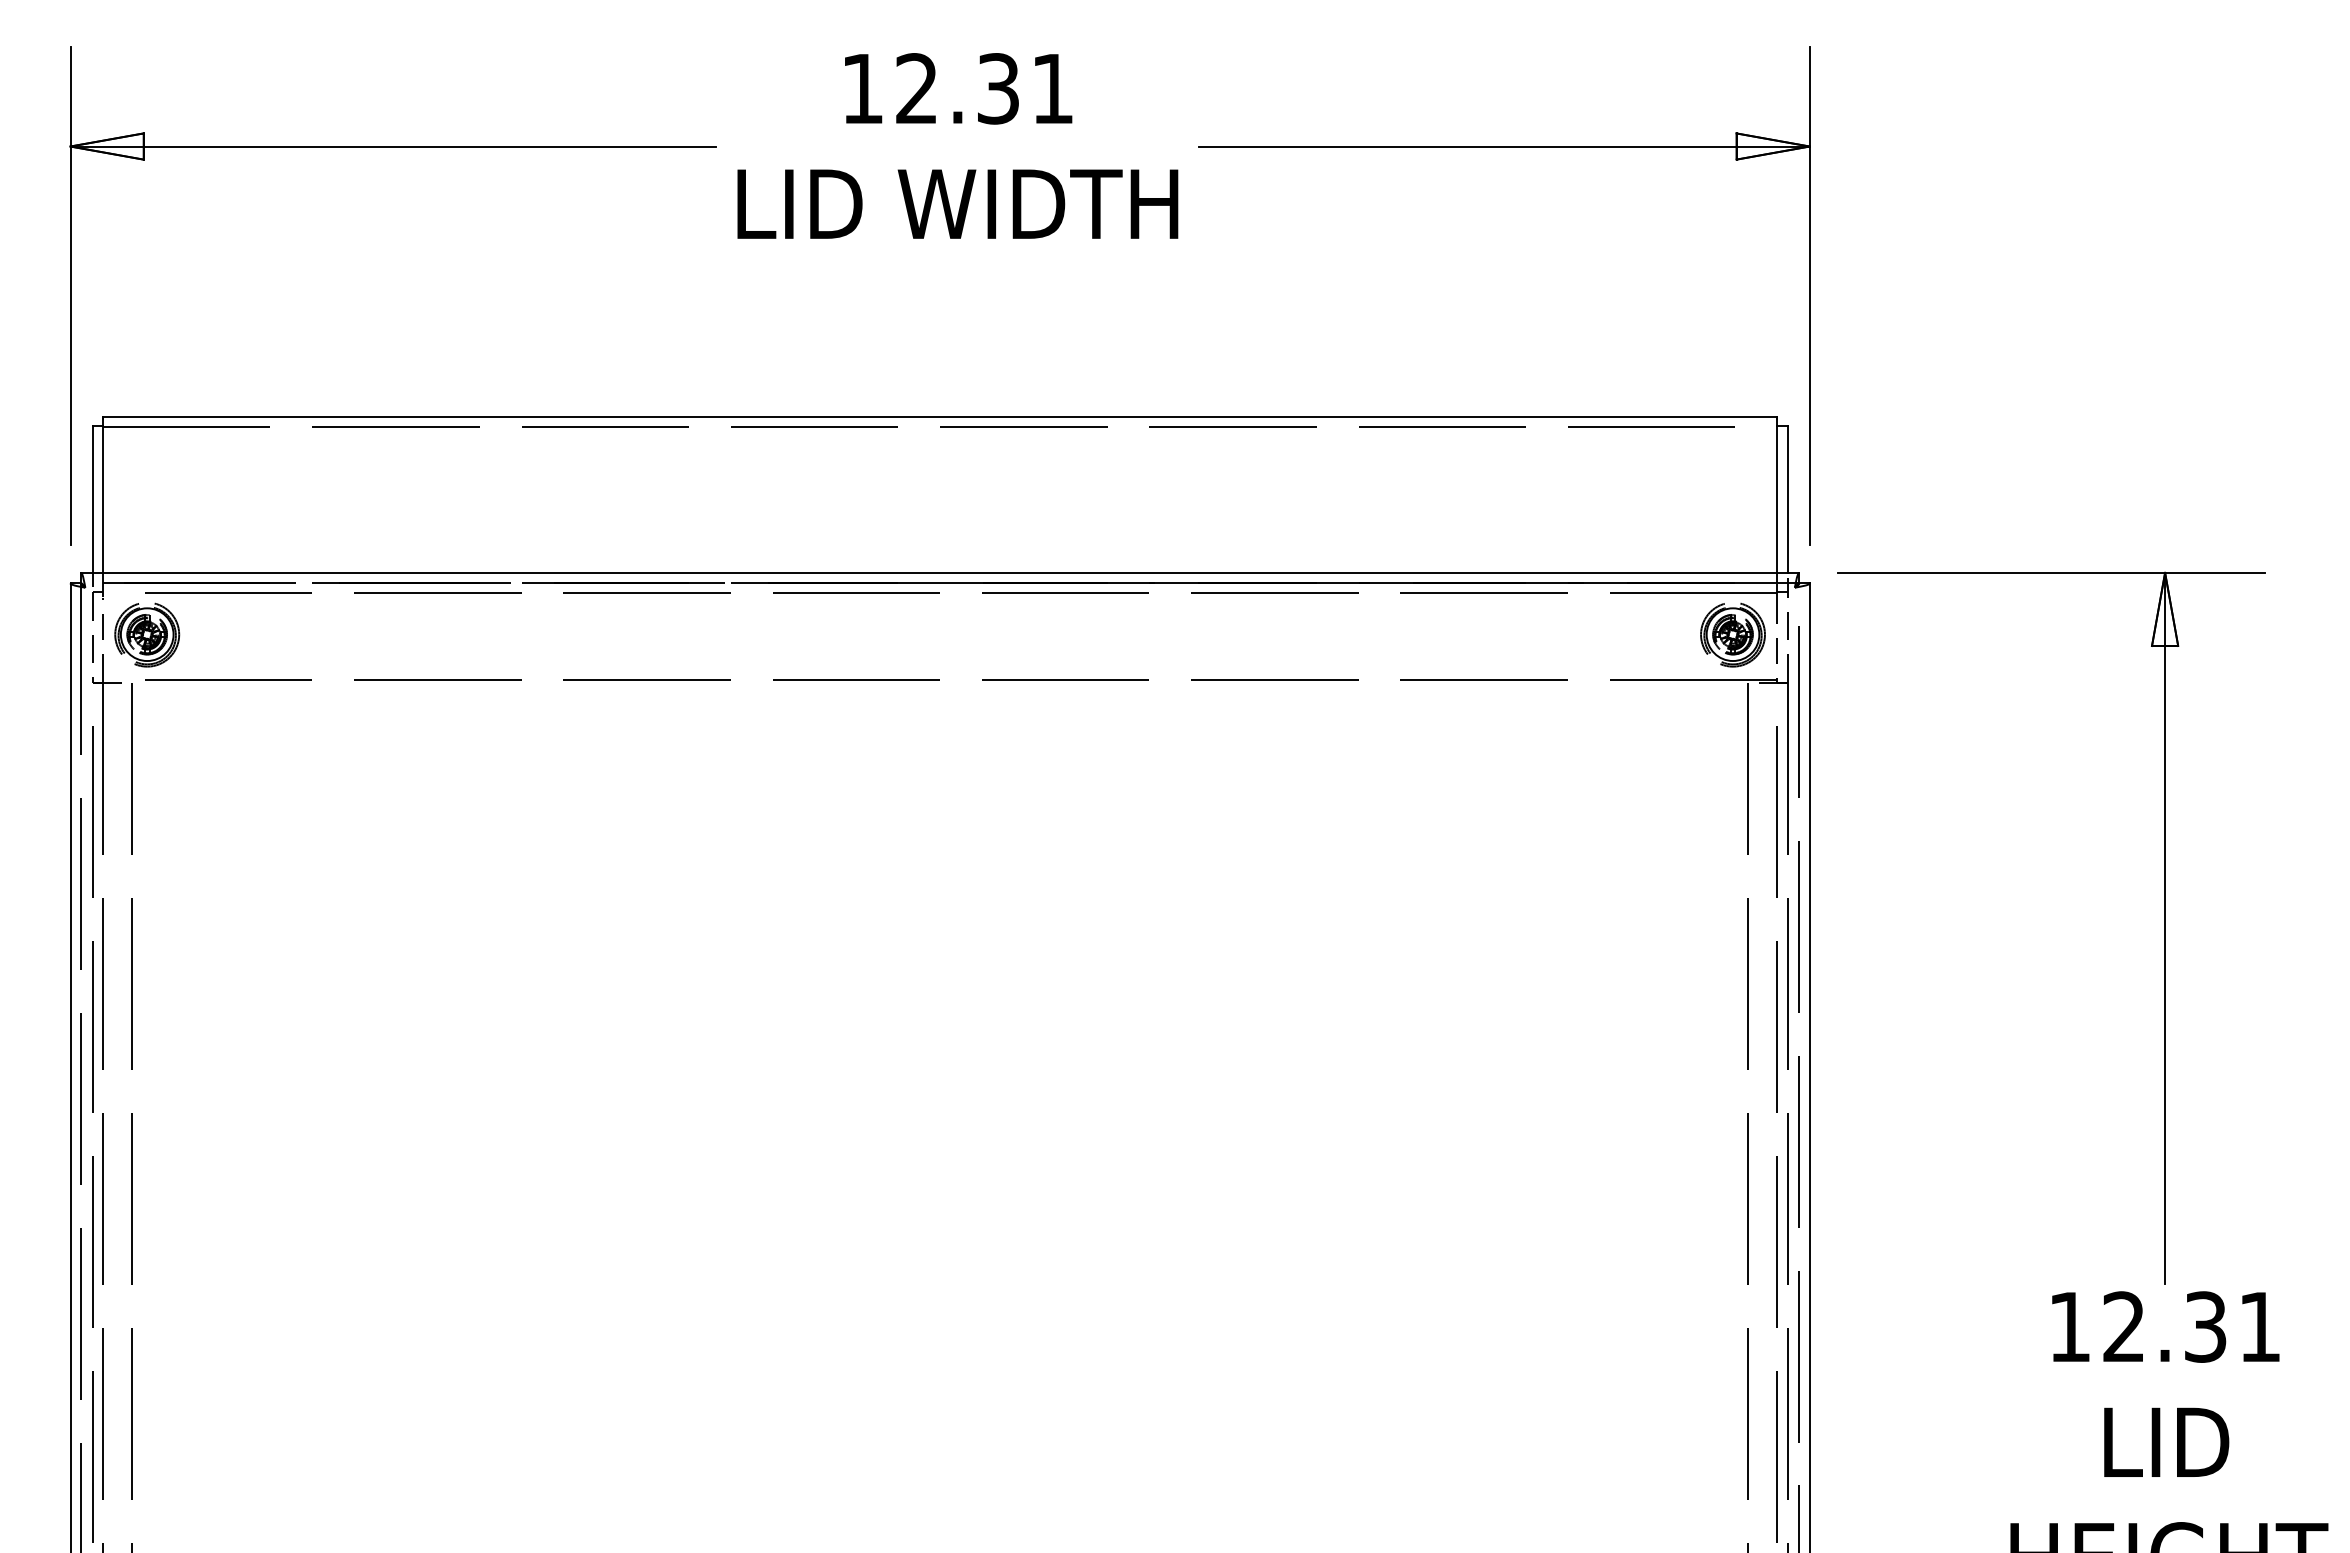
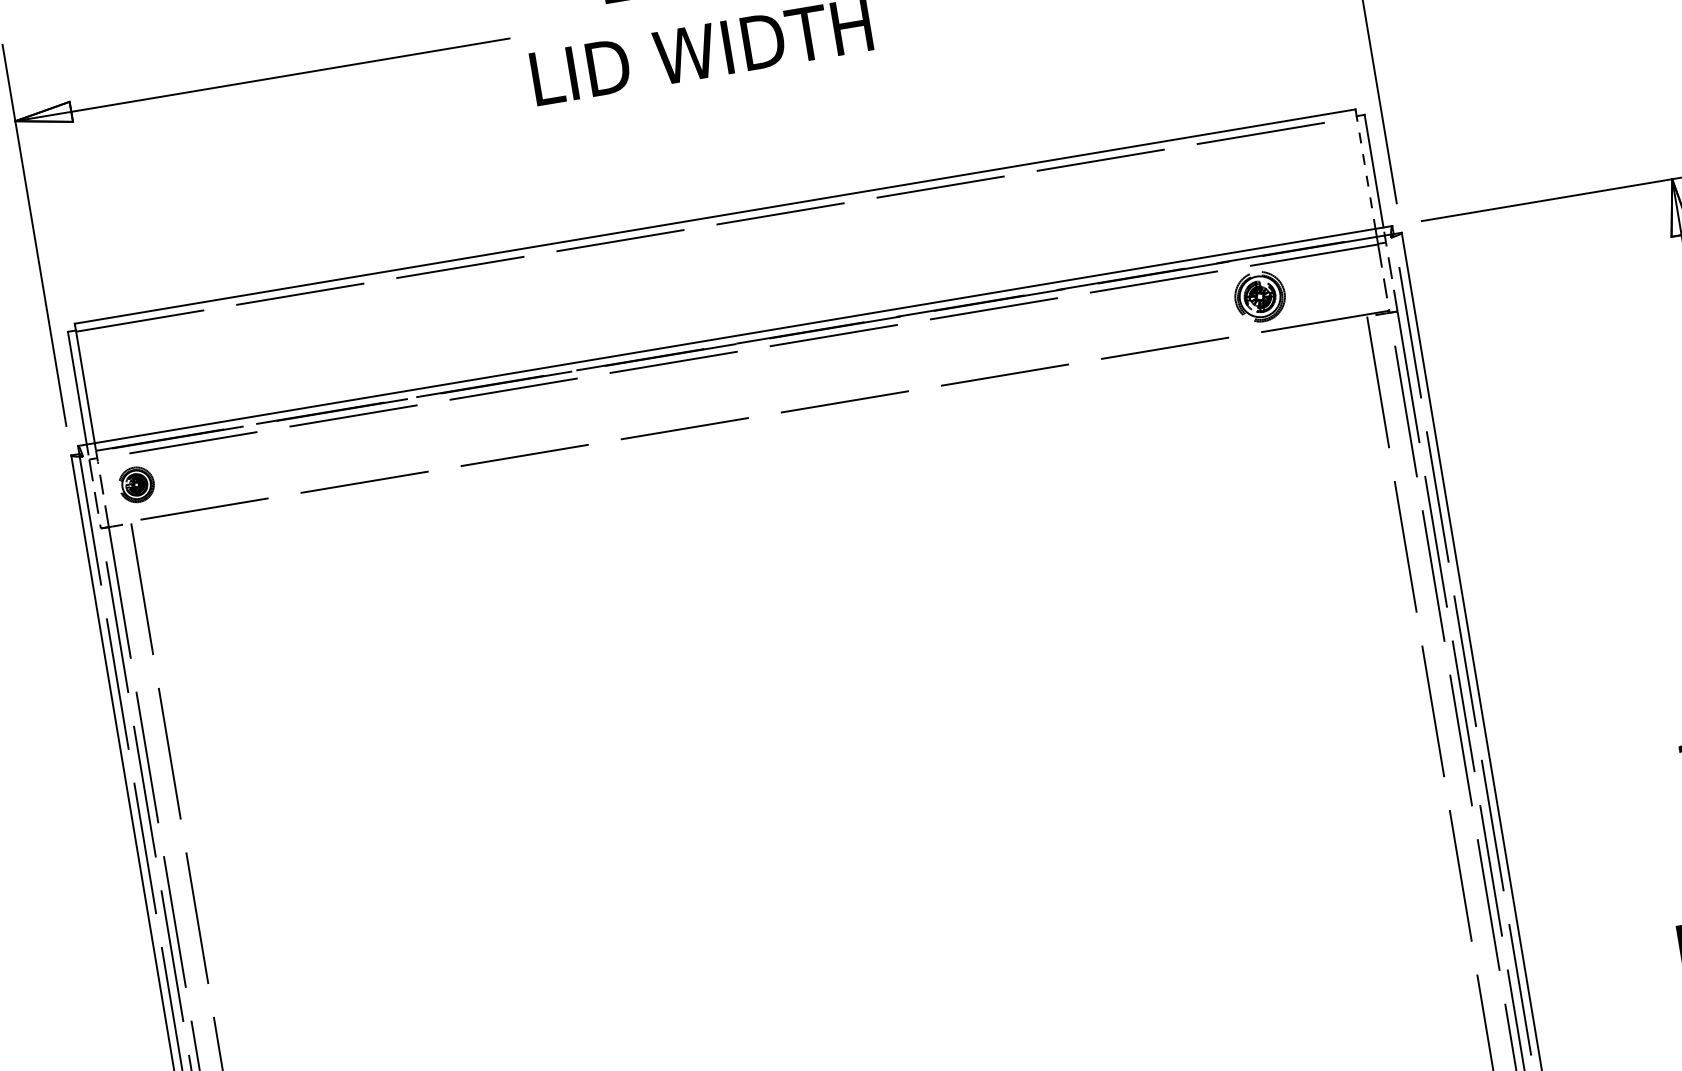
line: (1777, 496) -> (1365, 170), solid -> dashed
part: (147, 634) -> (136, 484), size x0.7
part: (1732, 634) -> (1259, 296), moved

